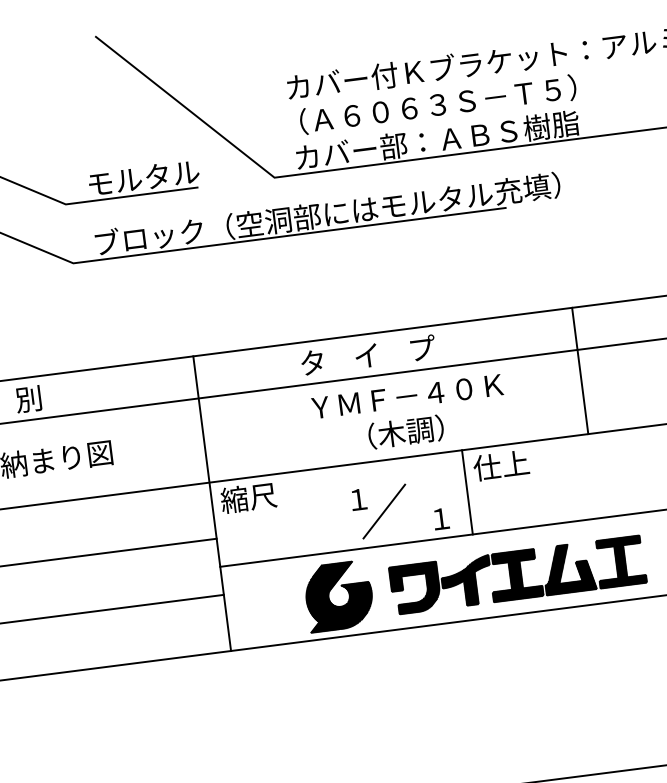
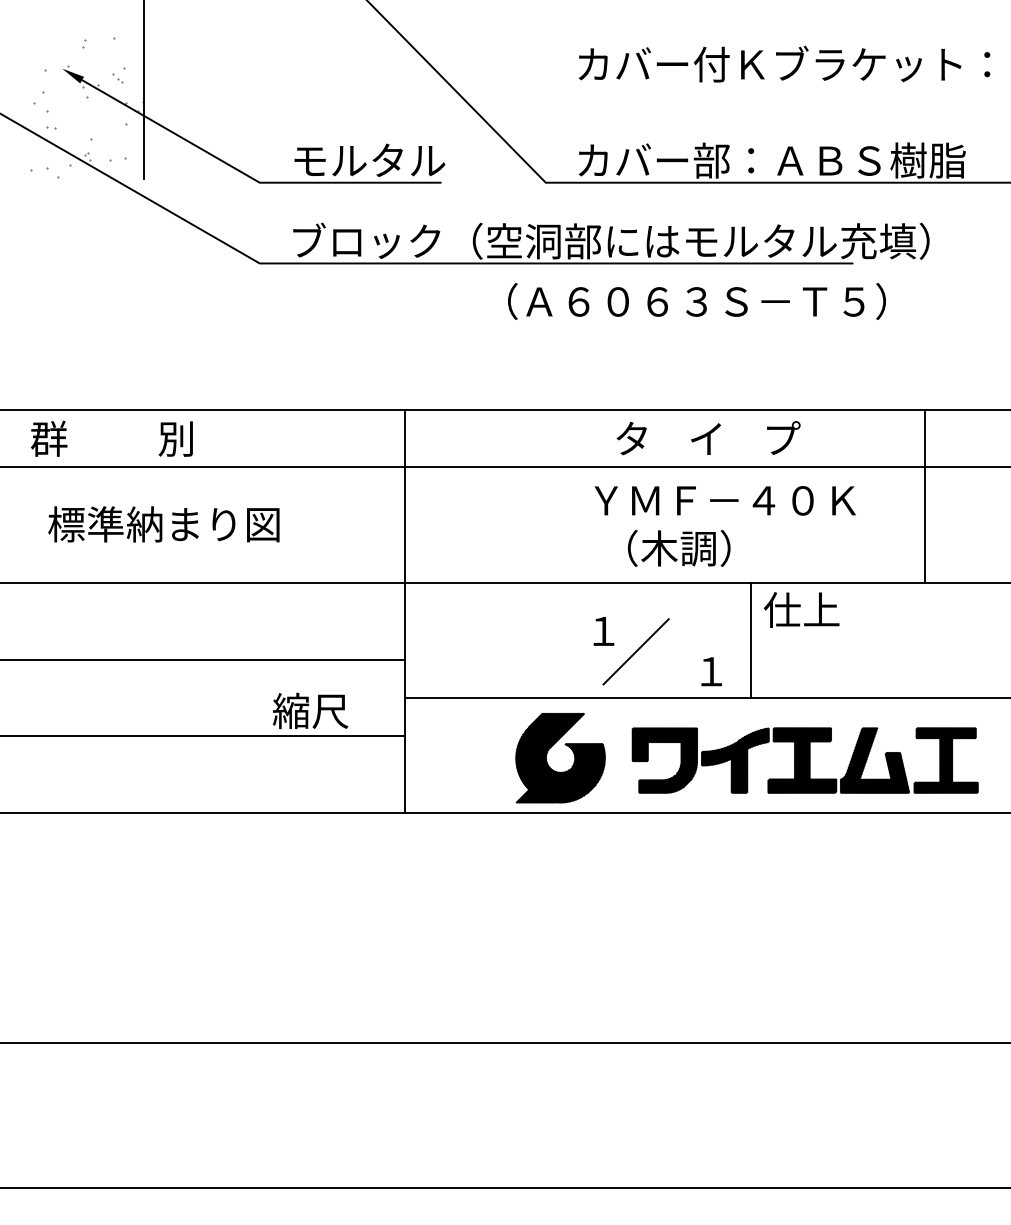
text: (437, 104) -> (696, 301), moved
text: (368, 355) -> (708, 438), moved
text: (406, 396) -> (724, 500), moved
text: (248, 497) -> (310, 710), moved

